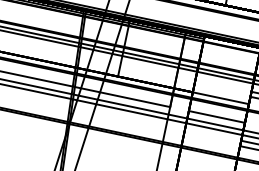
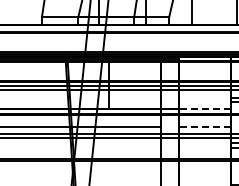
line: (220, 98) -> (204, 109), solid -> dashed
line: (216, 116) -> (204, 126), solid -> dashed

